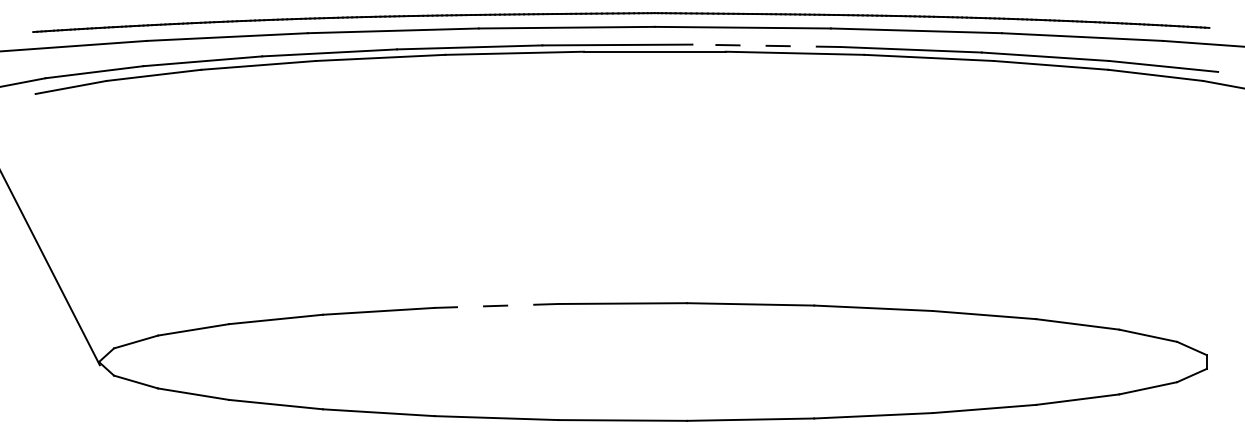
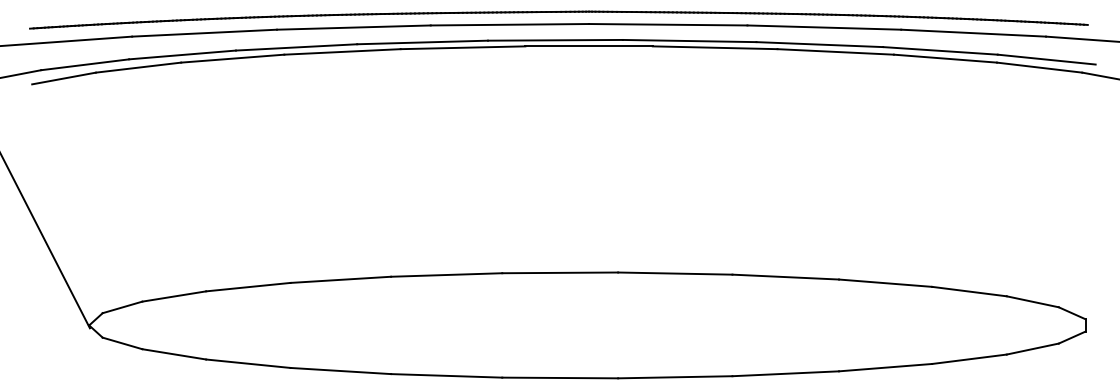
line: (766, 46) -> (689, 41), dashed -> solid
line: (496, 306) -> (446, 275), dashed -> solid

